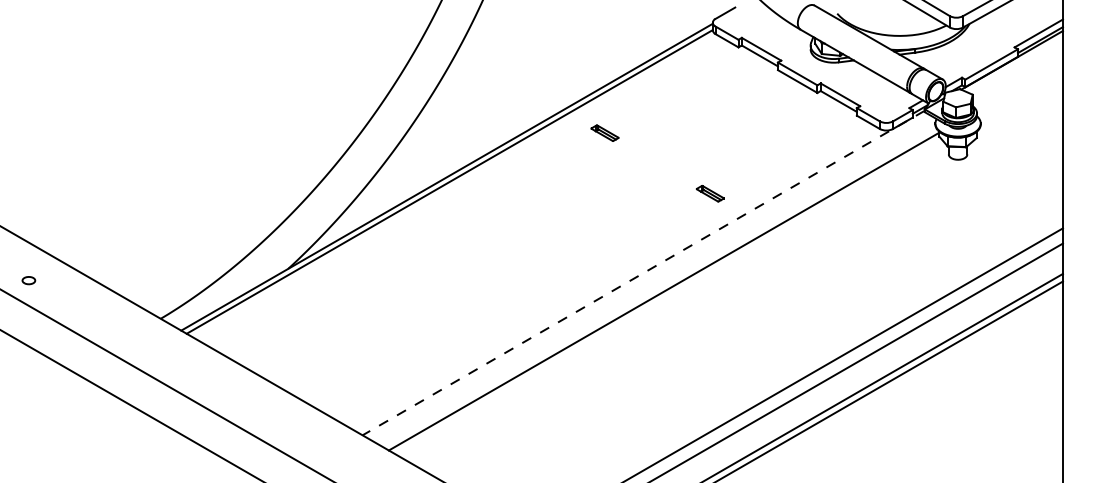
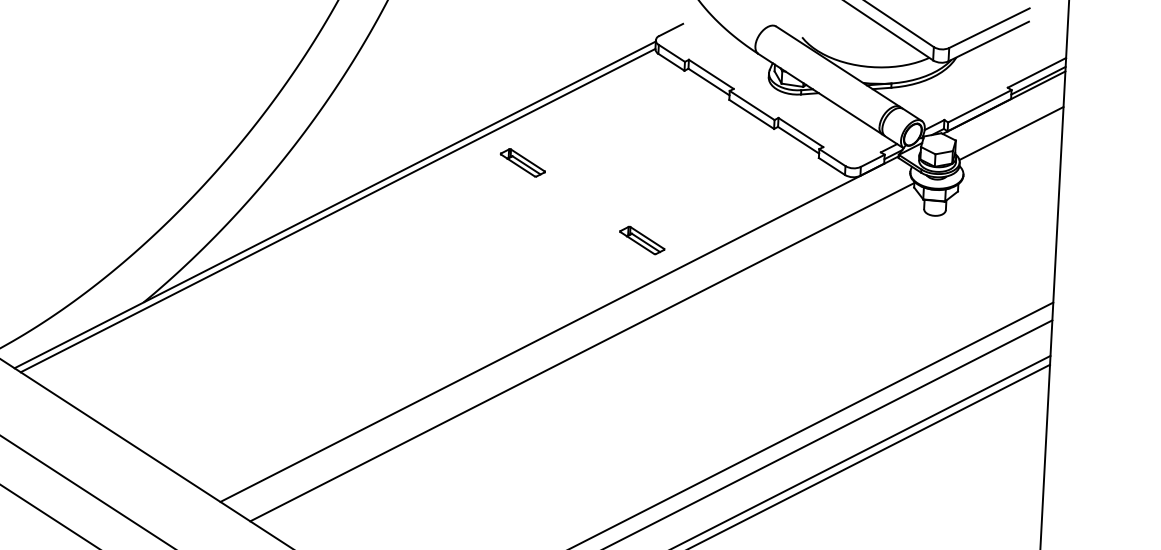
line: (1019, 86) -> (1011, 133), added
part: (604, 133) -> (522, 163), size x1.43
part: (710, 193) -> (642, 240), size x1.43
line: (643, 273) -> (559, 329), dashed -> solid

